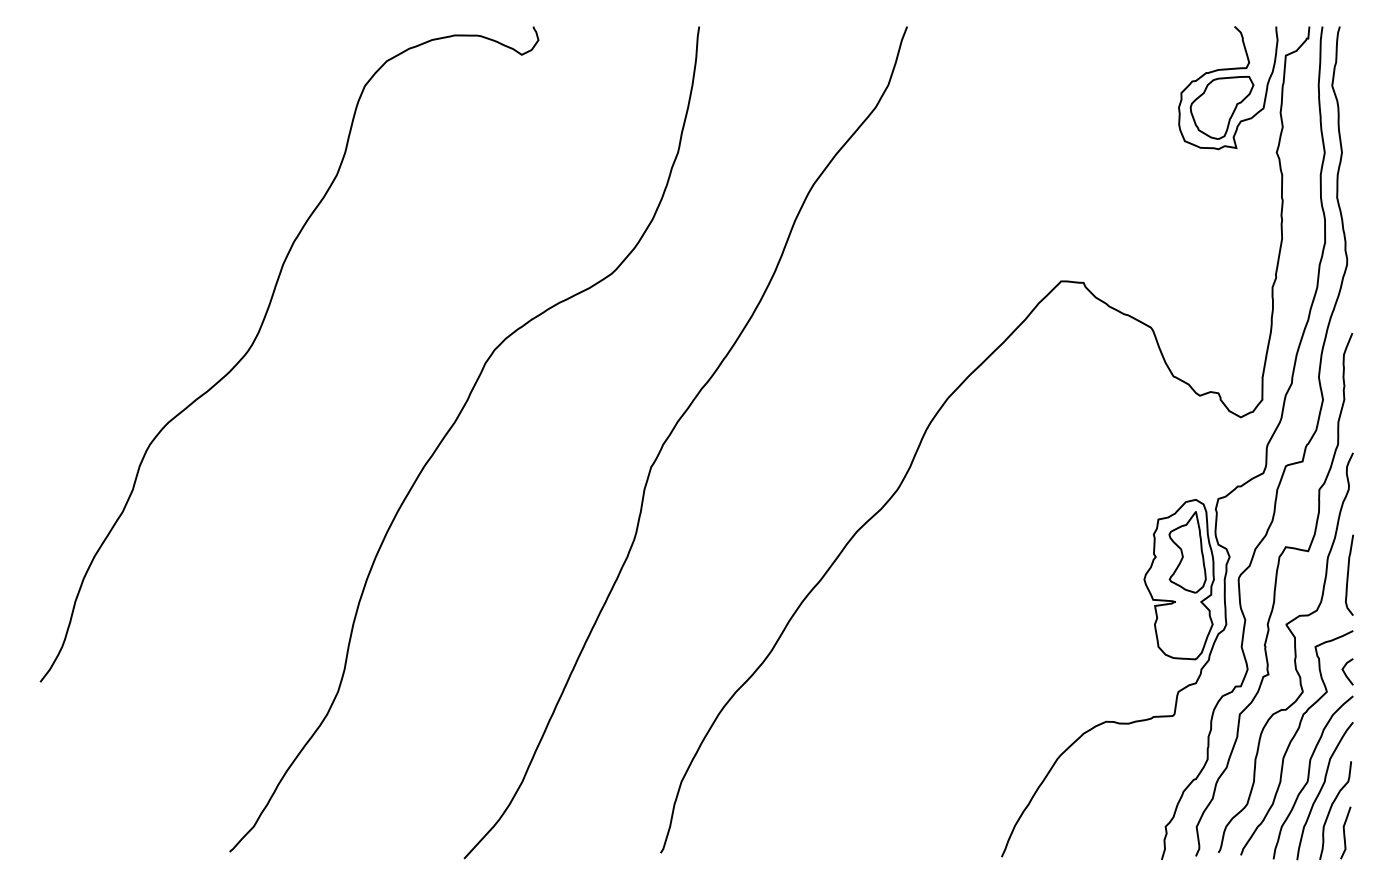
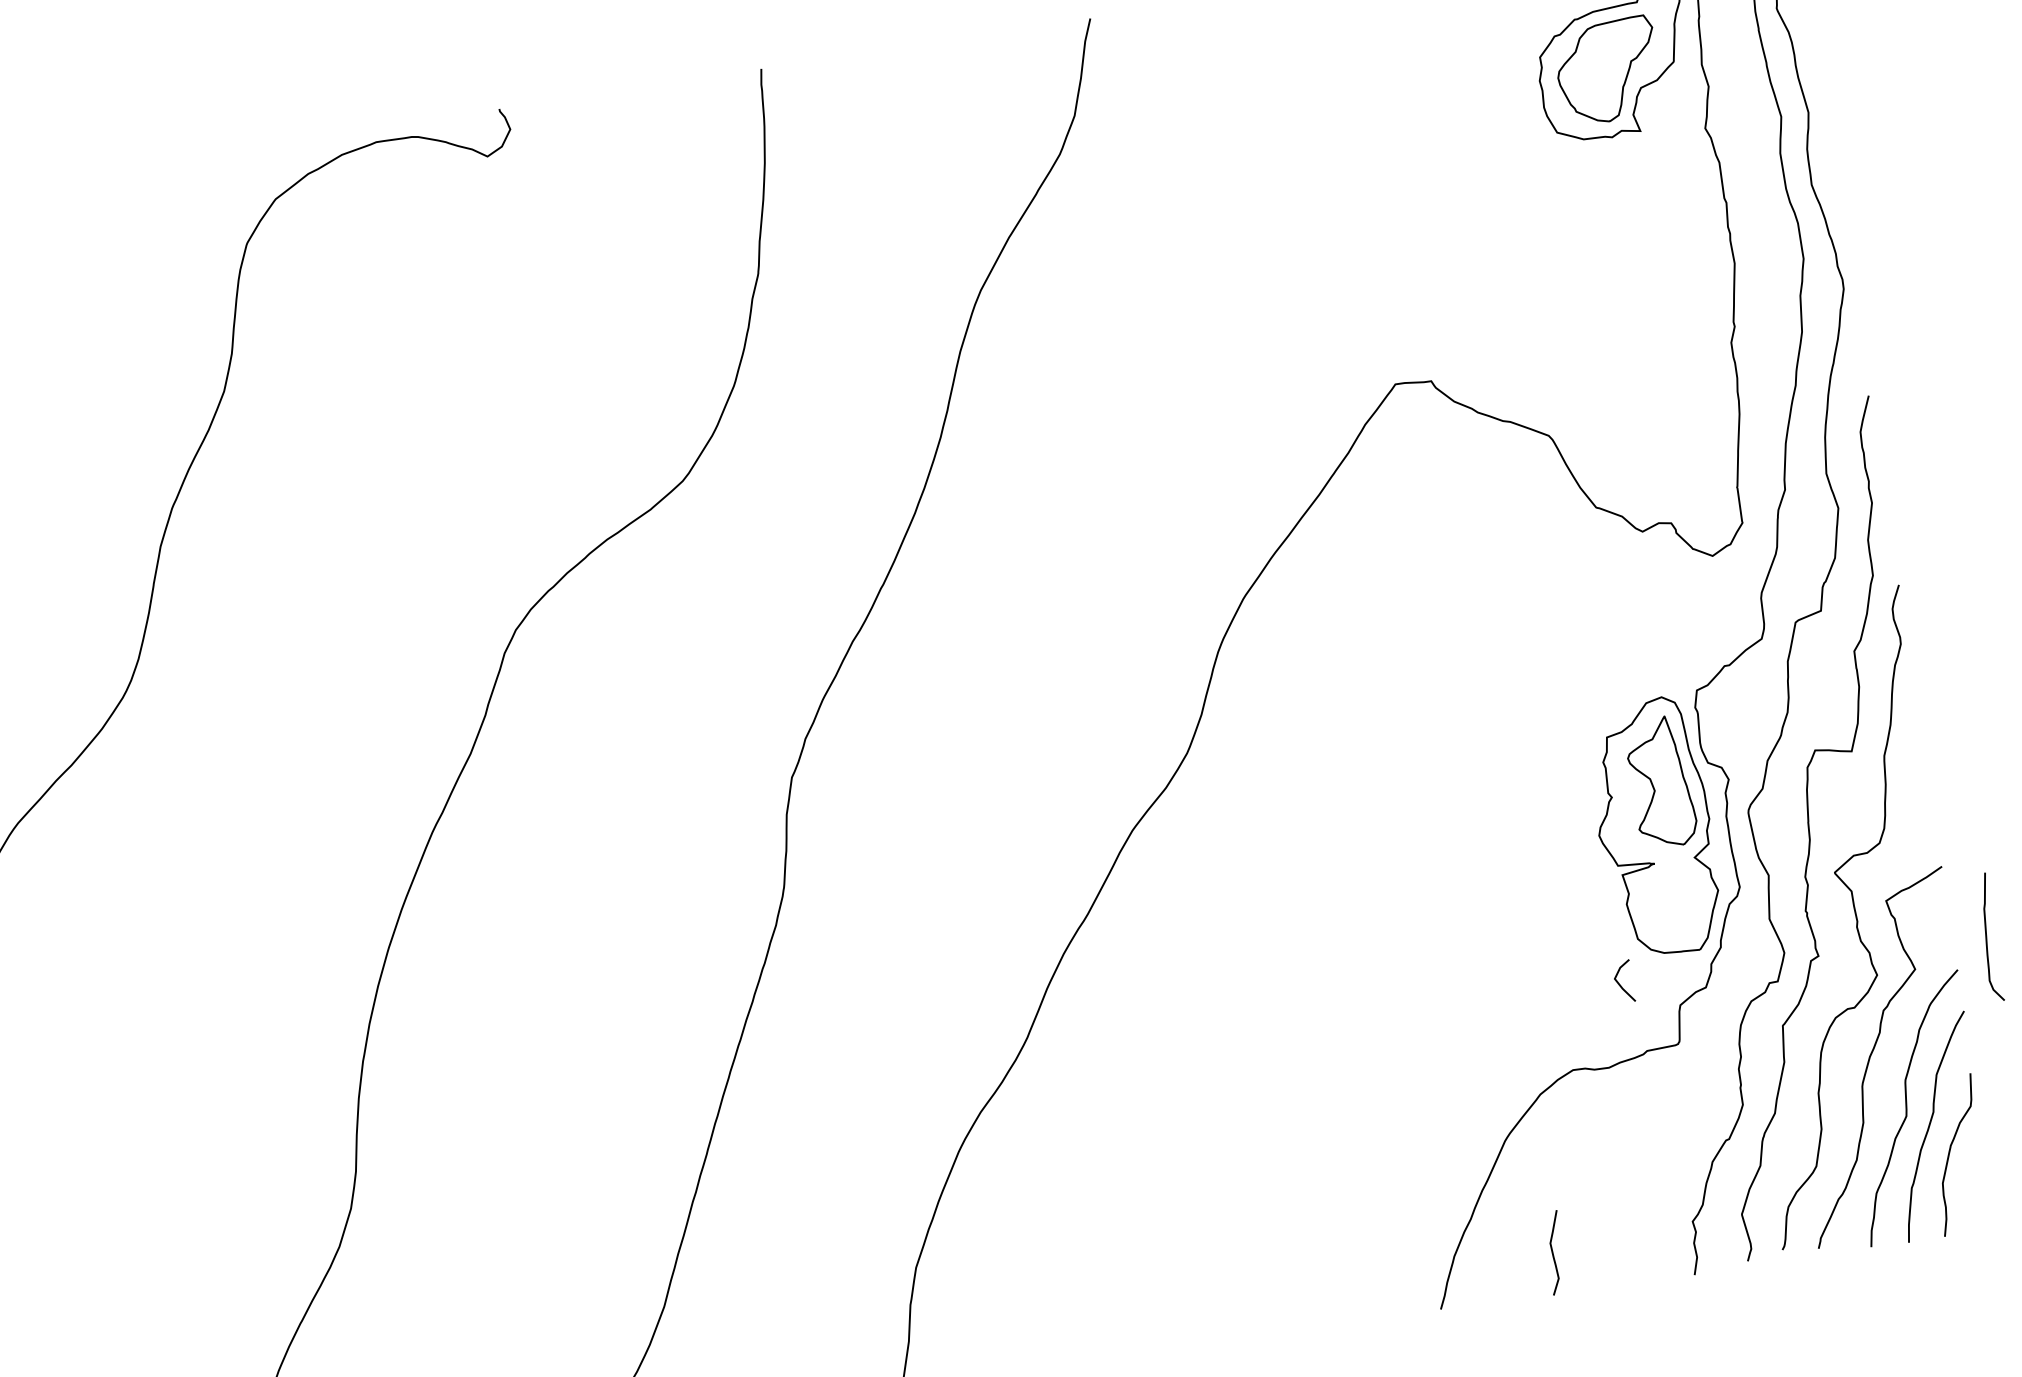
curve: (1348, 574) -> (1987, 936), moved
line: (1345, 672) -> (1620, 983), moved
curve: (1344, 832) -> (1553, 1252), moved

